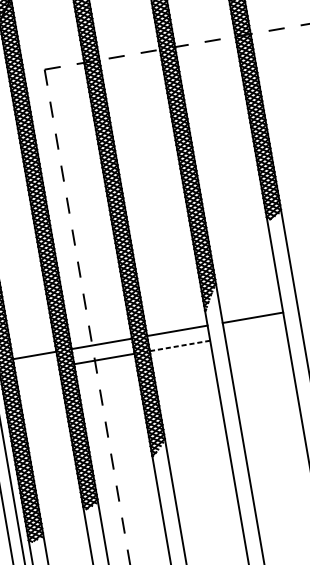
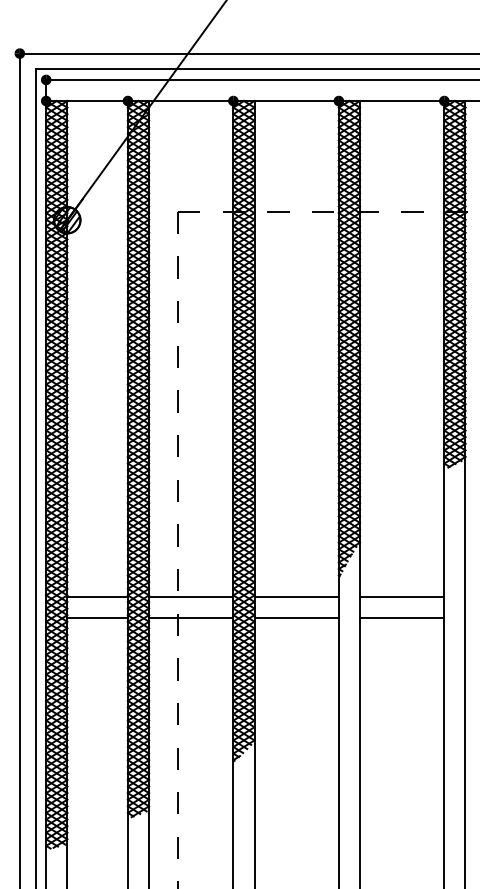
line: (255, 332) -> (401, 617), added
line: (179, 345) -> (296, 617), dashed -> solid
line: (37, 370) -> (97, 617), added

